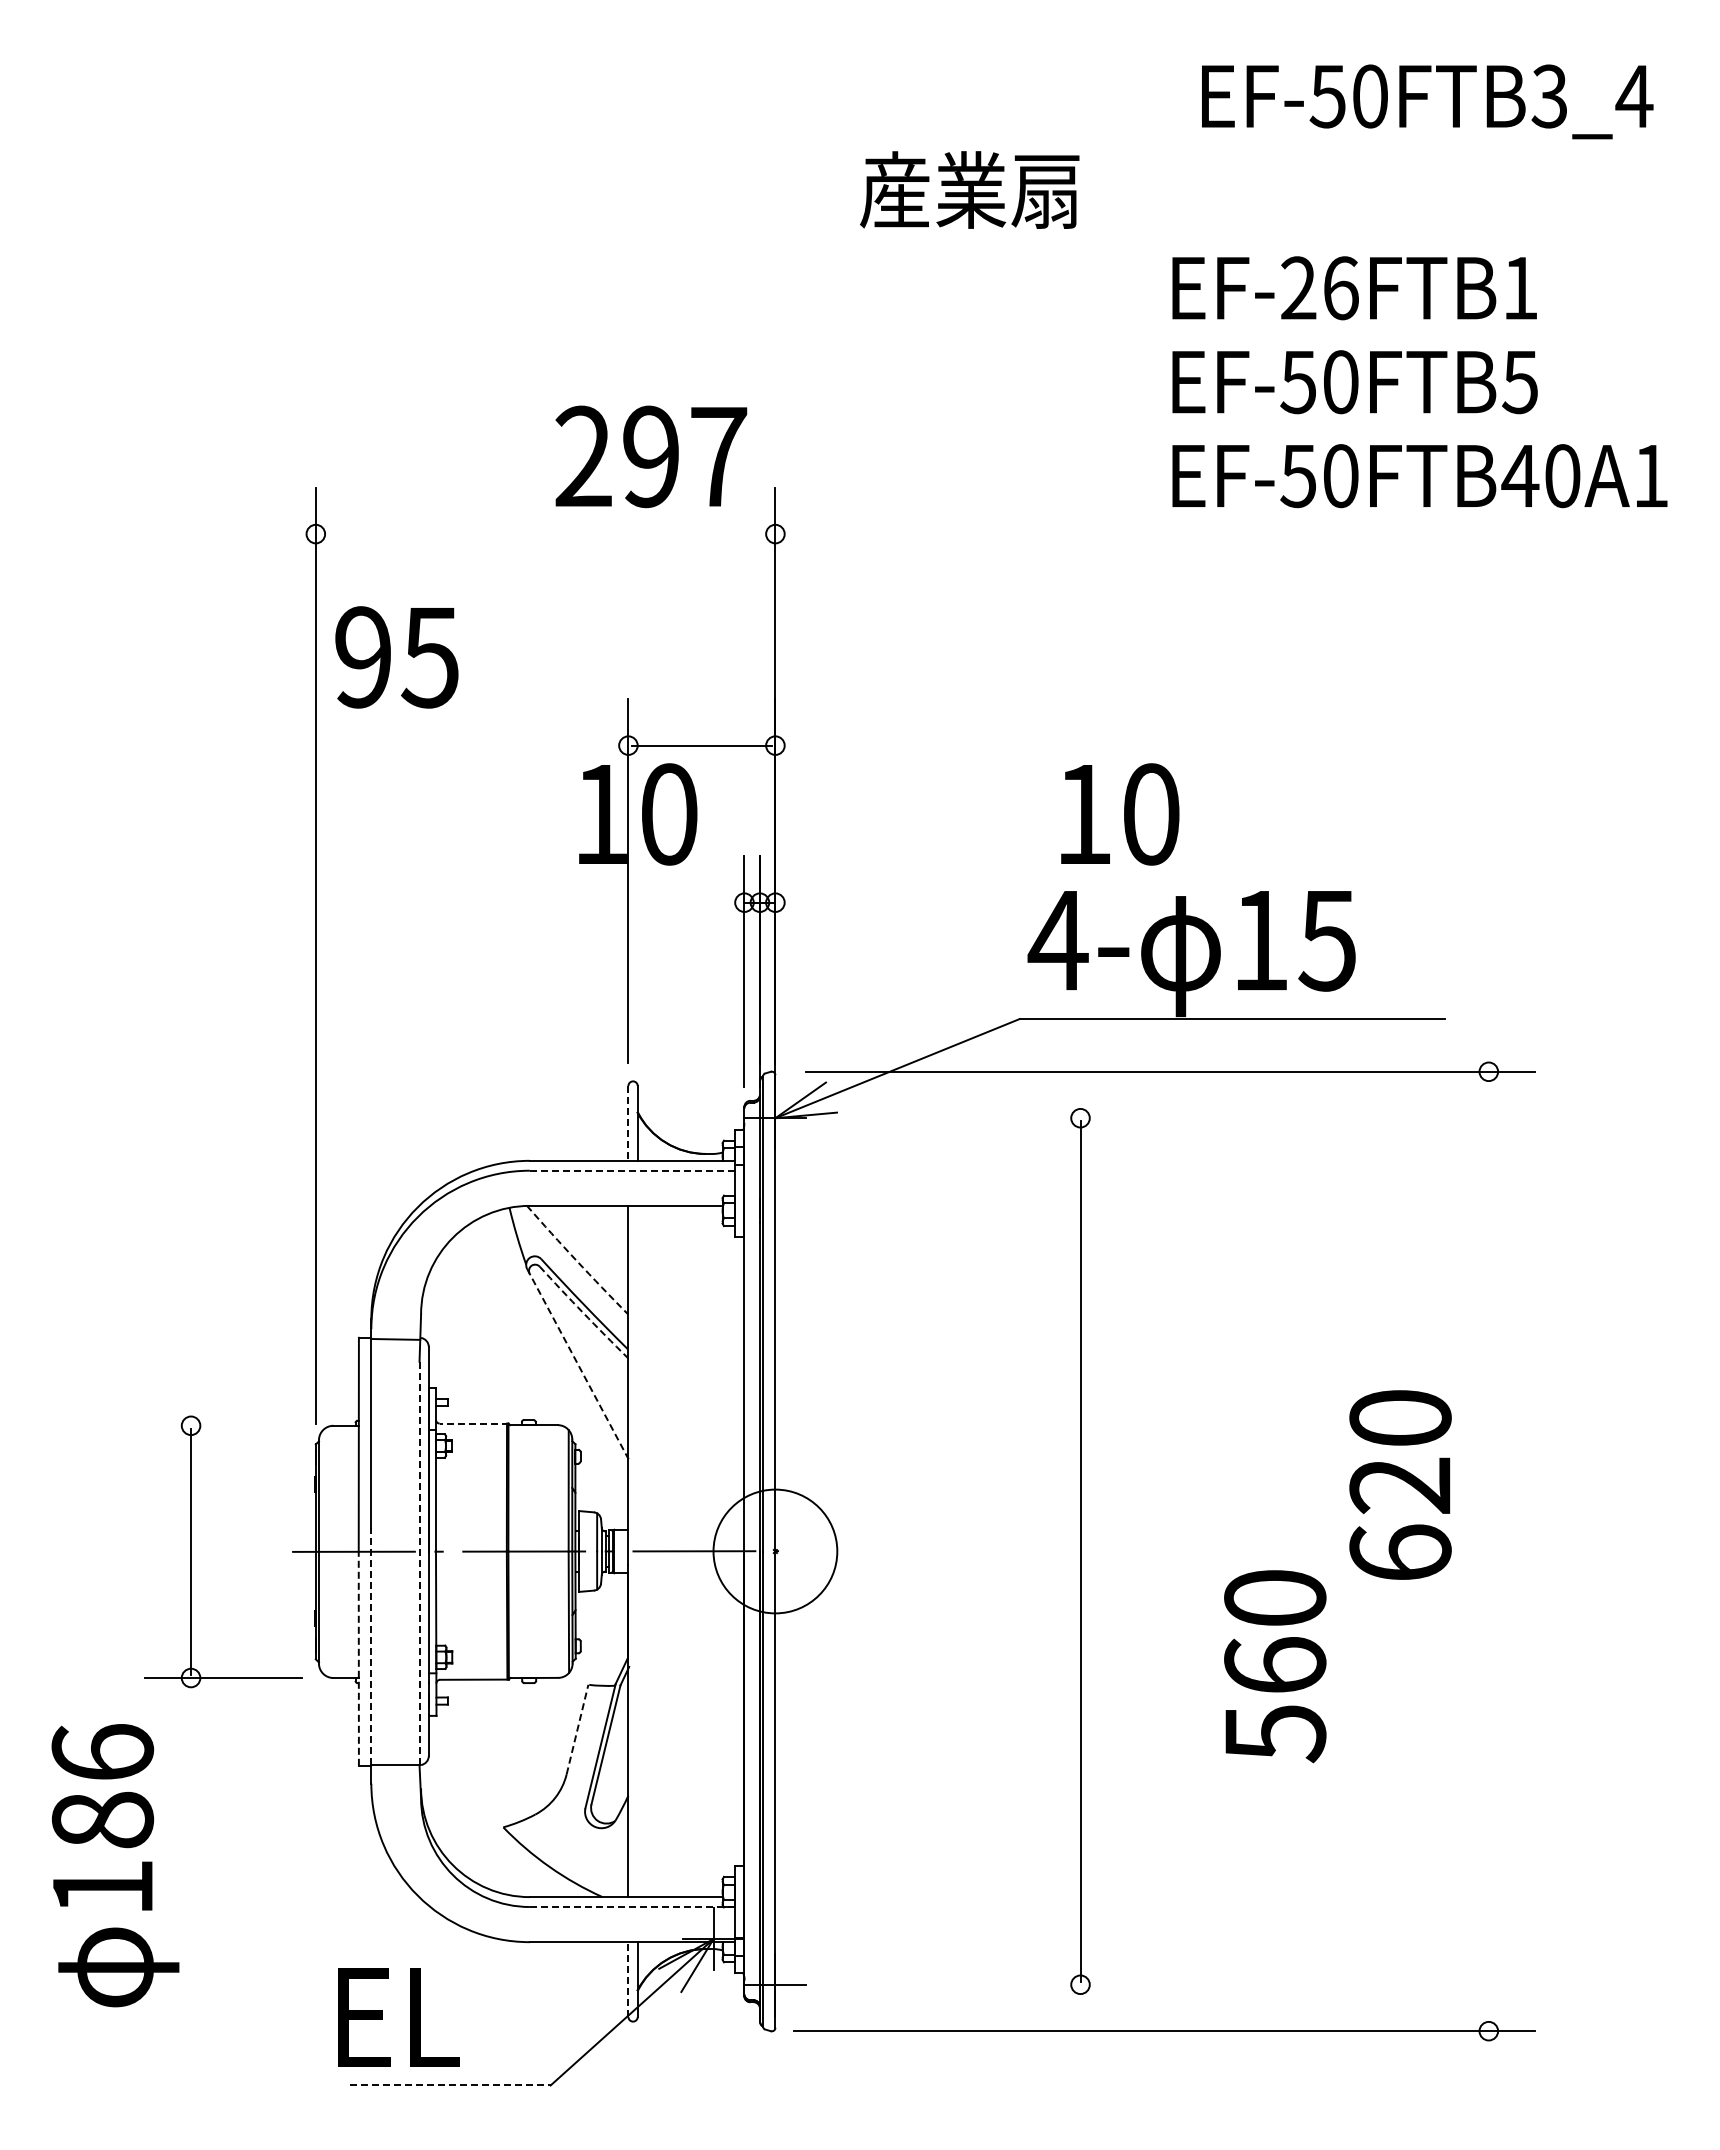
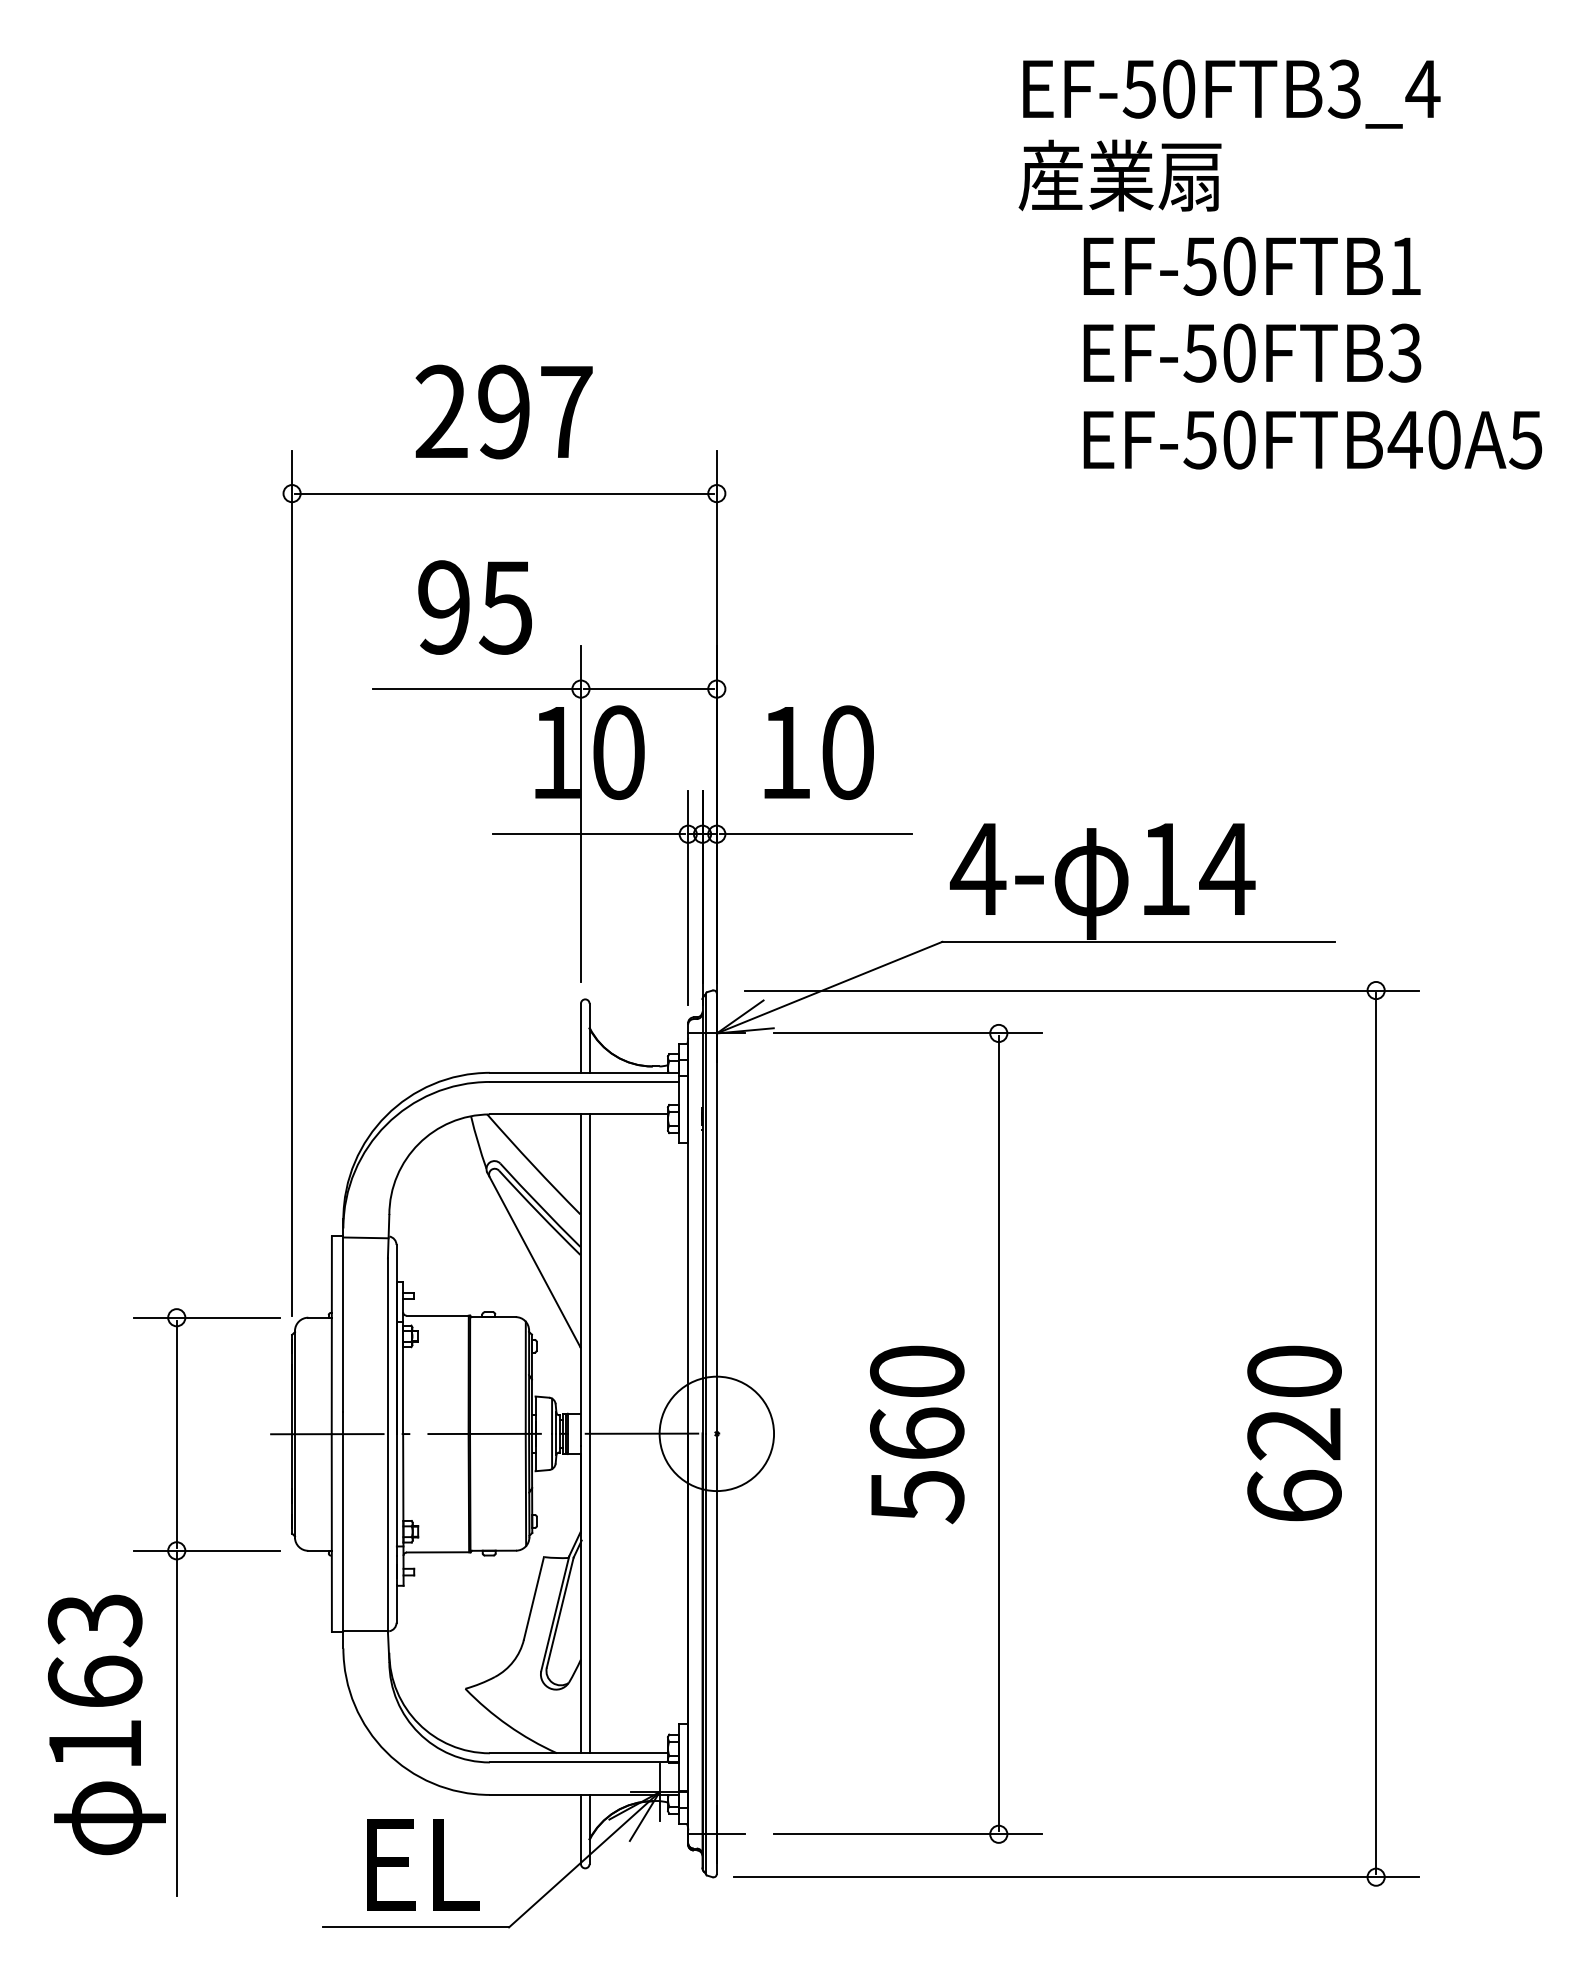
text: (1427, 101) -> (1231, 93), moved
text: (969, 189) -> (1119, 175), moved
text: (1319, 288) -> (1219, 266), EF-26FTB1 -> EF-50FTB1
text: (1519, 381) -> (1404, 352), EF-50FTB5 -> EF-50FTB3
text: (651, 456) -> (504, 411), moved
text: (1650, 476) -> (1525, 440), EF-50FTB40A1 -> EF-50FTB40A5
line: (545, 534) -> (504, 493), added
text: (396, 657) -> (474, 607), moved
line: (515, 745) -> (476, 688), added
text: (1120, 814) -> (819, 752), moved
line: (637, 902) -> (589, 834), added
line: (882, 902) -> (815, 834), added
text: (1327, 941) -> (1227, 870), 15 -> 14
line: (981, 1118) -> (907, 1033), added
line: (628, 1123) -> (581, 1038), dashed -> solid
line: (632, 1170) -> (584, 1081), dashed -> solid
arc: (576, 1260) -> (532, 1164), dashed -> solid
arc: (583, 1312) -> (539, 1212), dashed -> solid
line: (577, 1363) -> (533, 1260), dashed -> solid
line: (473, 1423) -> (437, 1315), dashed -> solid
line: (223, 1425) -> (206, 1317), added
text: (1400, 1484) -> (1294, 1432), moved
line: (637, 1551) -> (589, 1433), added
line: (1488, 1551) -> (1375, 1433), added
line: (419, 1563) -> (387, 1444), dashed -> solid
line: (371, 1646) -> (343, 1521), dashed -> solid
line: (358, 1658) -> (331, 1532), dashed -> solid
text: (1275, 1666) -> (917, 1434), moved
line: (577, 1729) -> (533, 1598), dashed -> solid
text: (102, 1786) -> (94, 1651), 186 -> 163
line: (191, 1864) -> (177, 1723), added
line: (632, 1907) -> (584, 1762), dashed -> solid
line: (628, 1979) -> (581, 1829), dashed -> solid
line: (981, 1984) -> (907, 1834), added
text: (398, 2017) -> (423, 1864), moved
line: (450, 2085) -> (416, 1927), dashed -> solid

